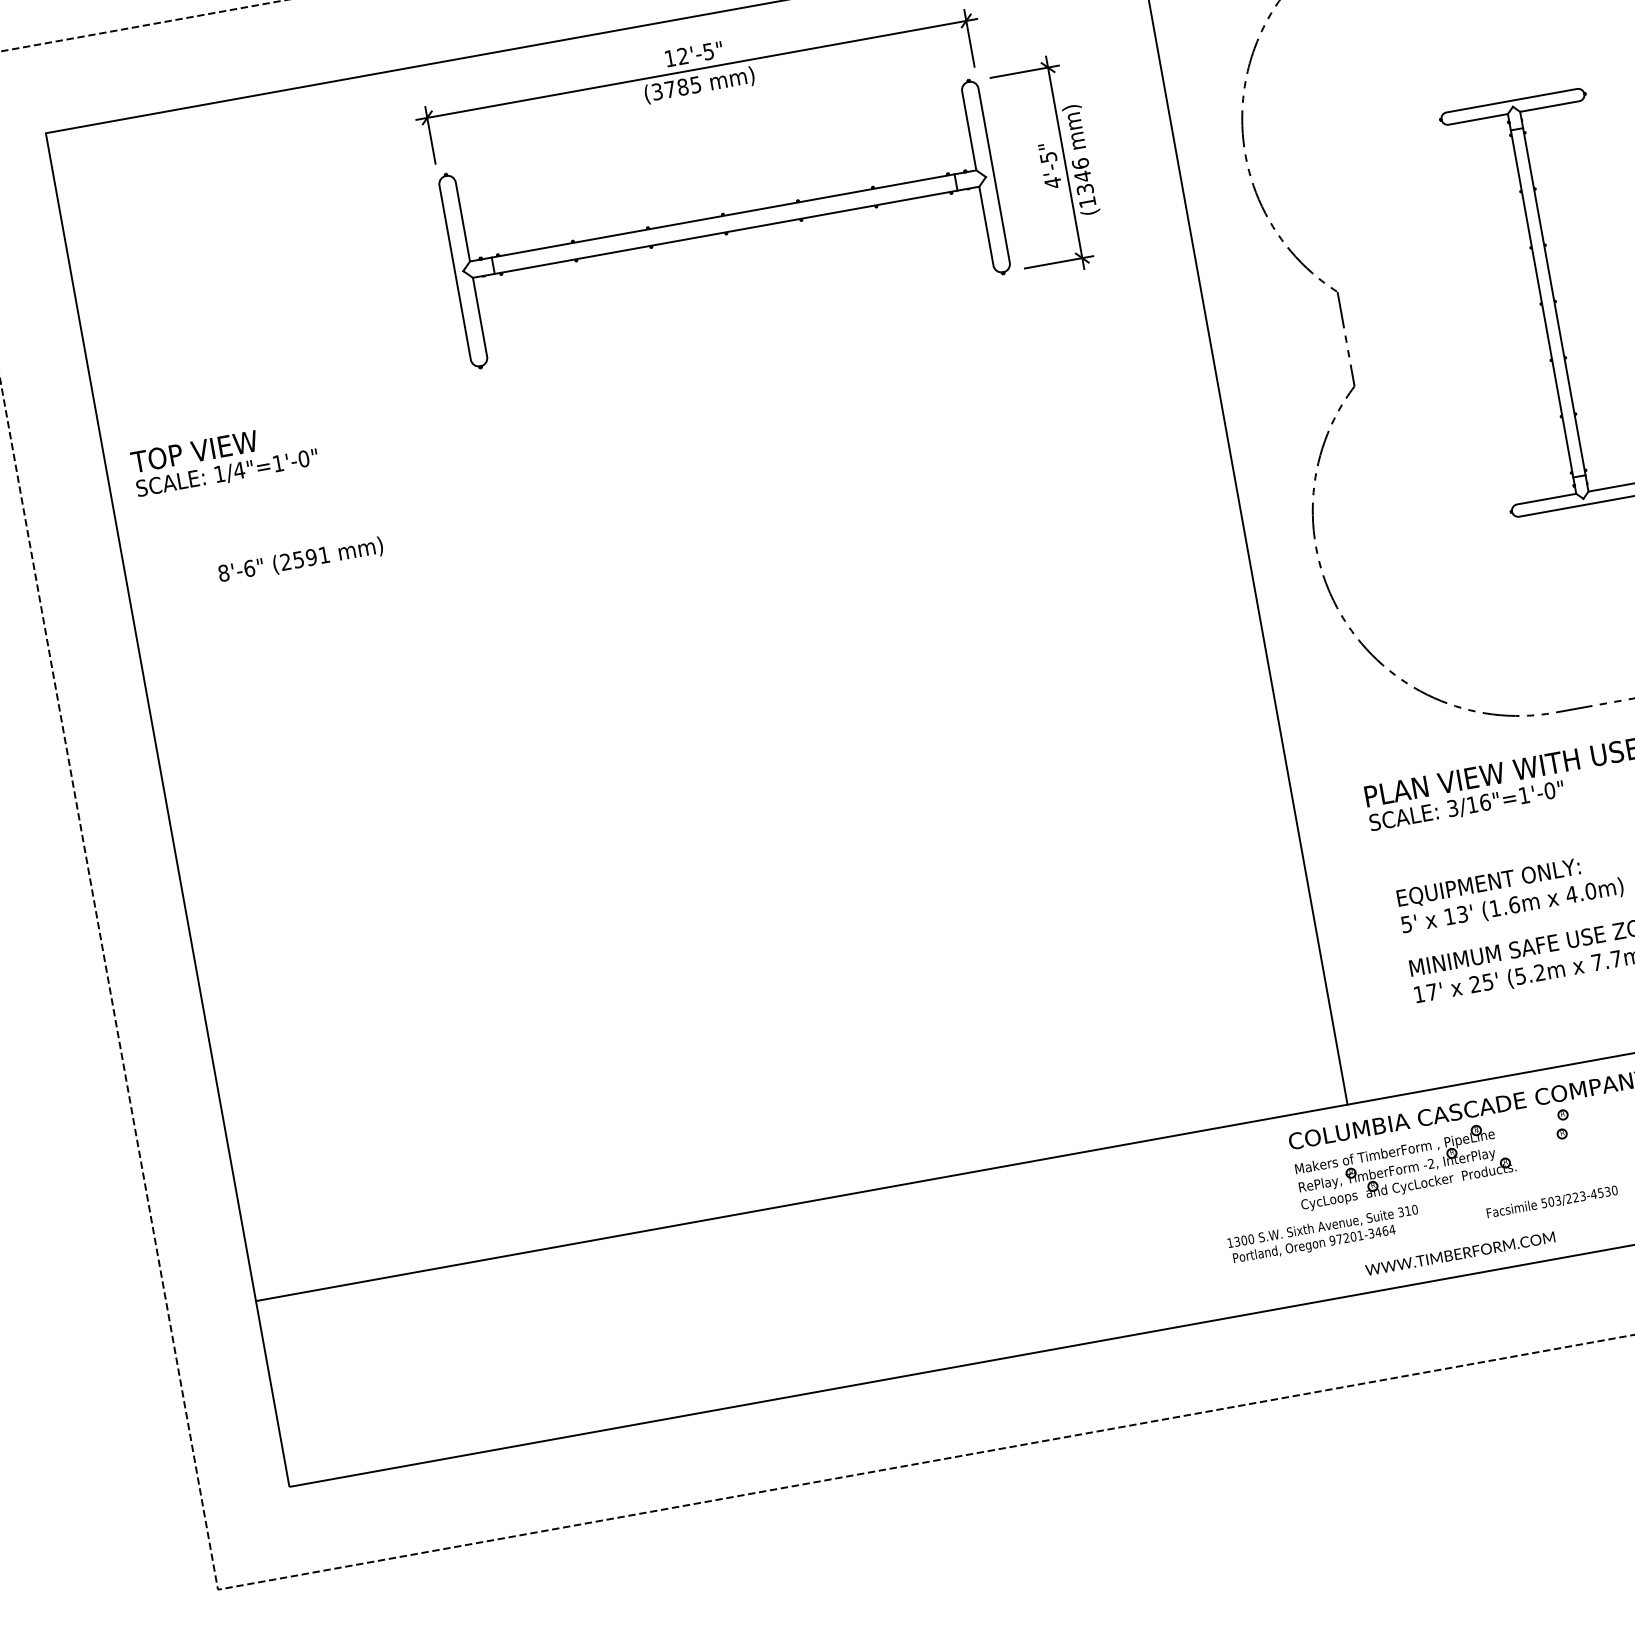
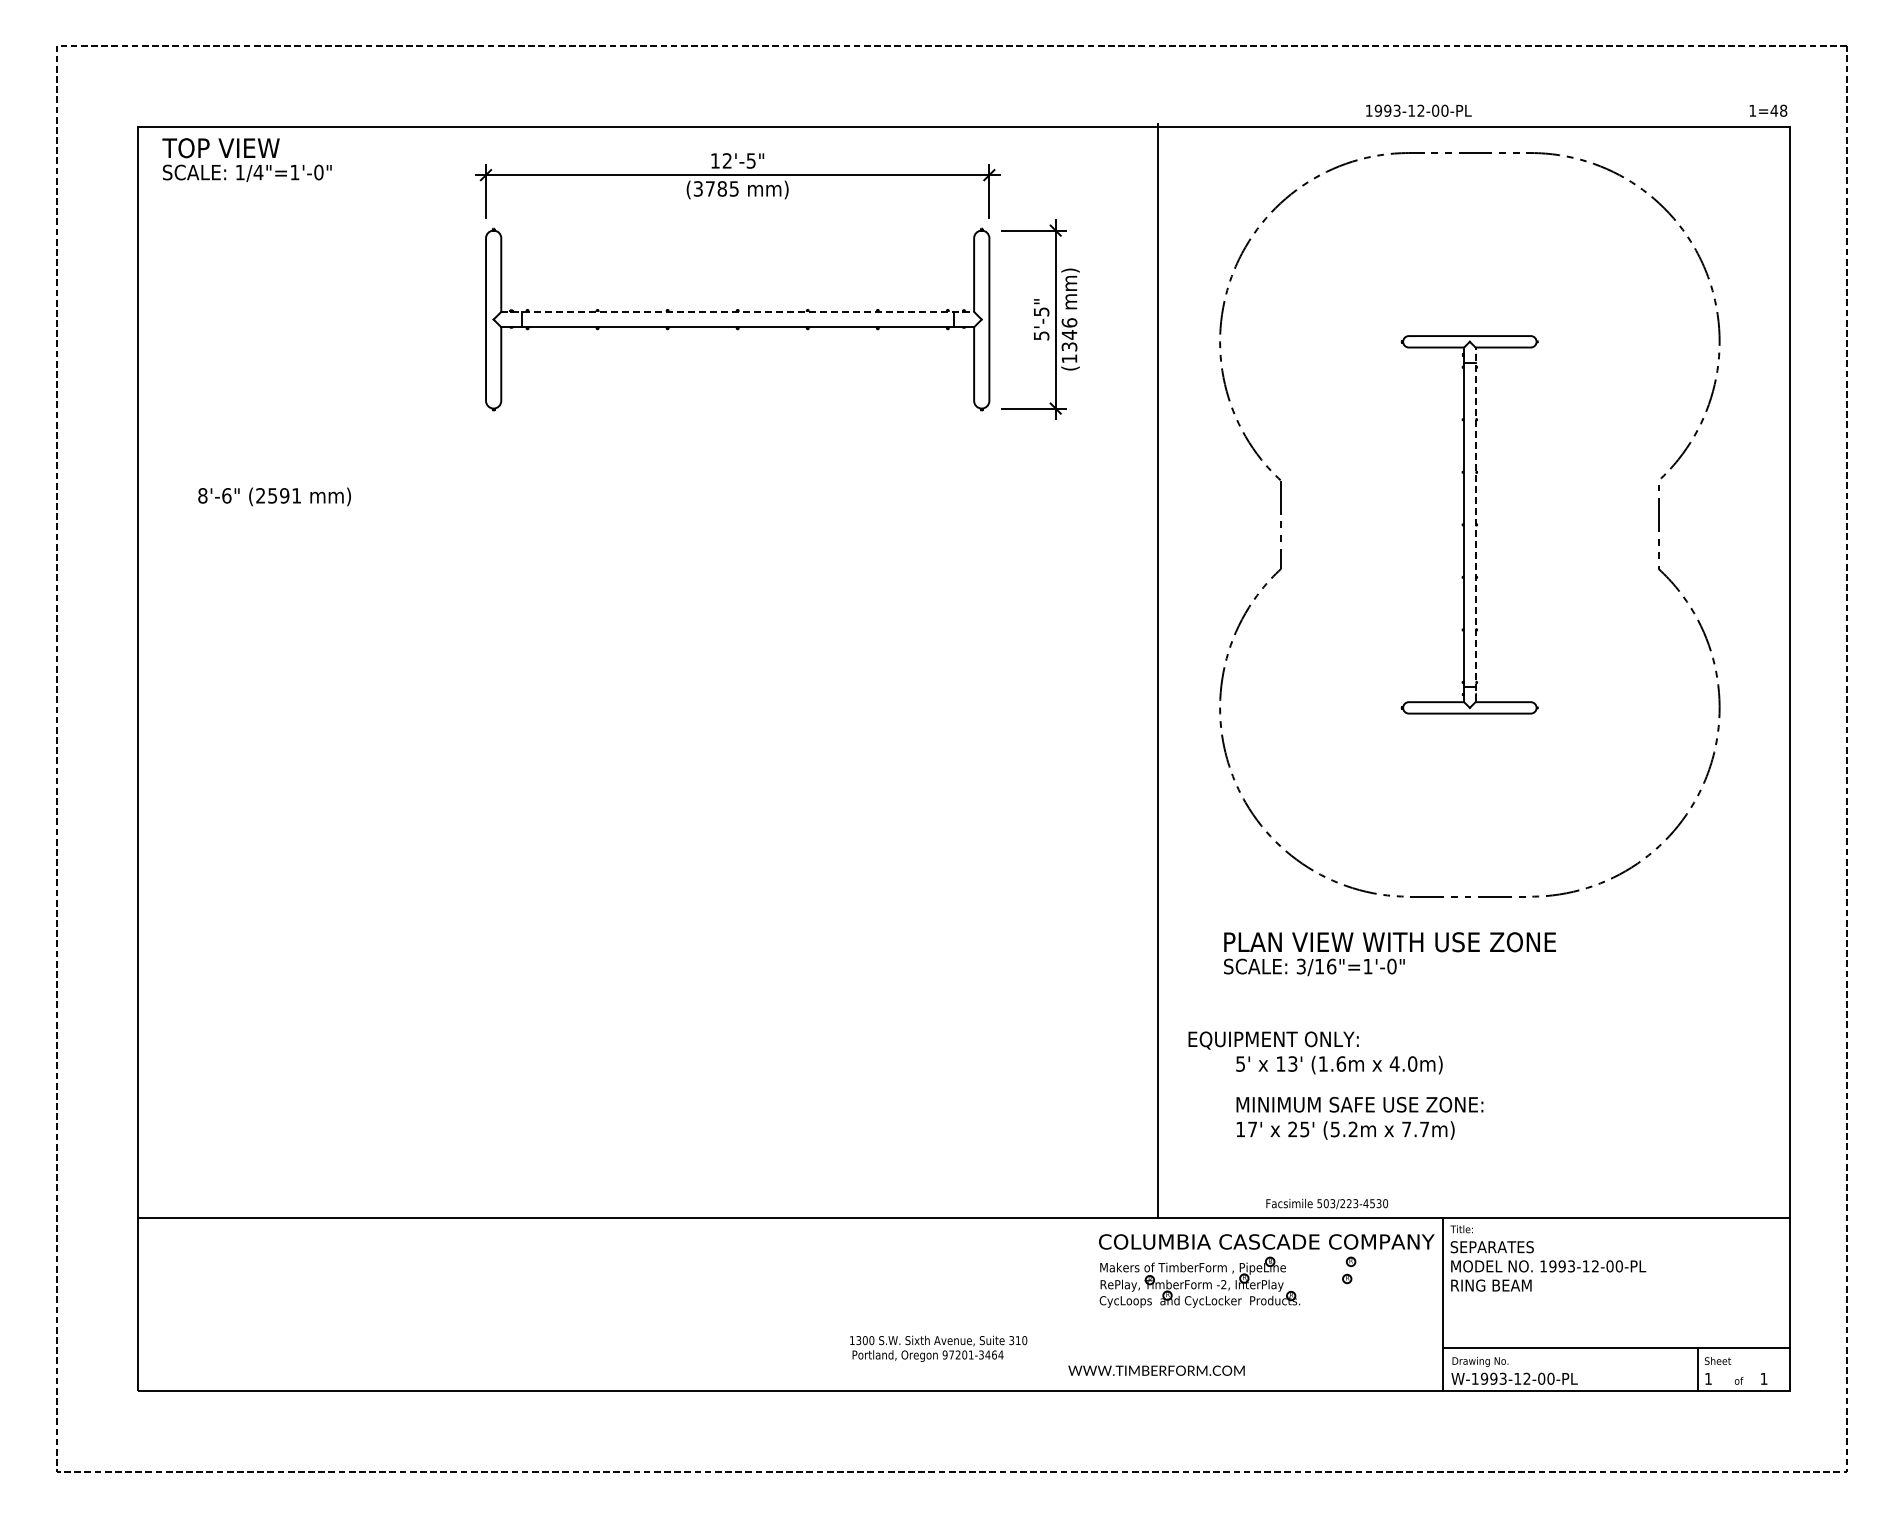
text: (1053, 182) -> (1041, 335), 4'-5" -> 5'-5"
line: (723, 215) -> (738, 311), solid -> dashed
line: (1554, 301) -> (1475, 524), solid -> dashed
text: (223, 458) -> (246, 159), moved
text: (300, 560) -> (274, 496), moved
text: (1488, 883) -> (1273, 1040), moved
text: (1552, 1201) -> (1327, 1203), moved
text: (1324, 1234) -> (938, 1348), moved
text: (1460, 1253) -> (1156, 1370), moved

